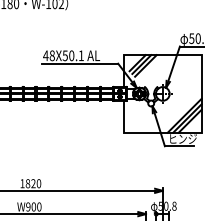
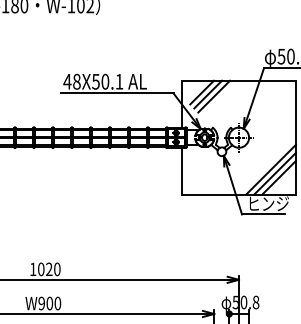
text: (27, 184) -> (40, 270), 1820 -> 1020

